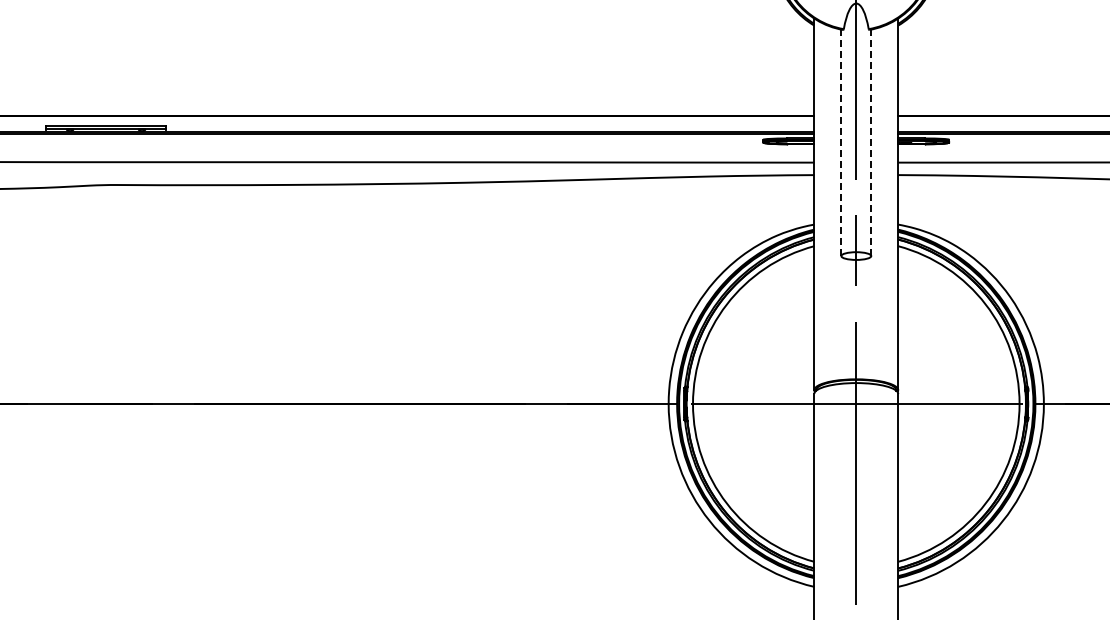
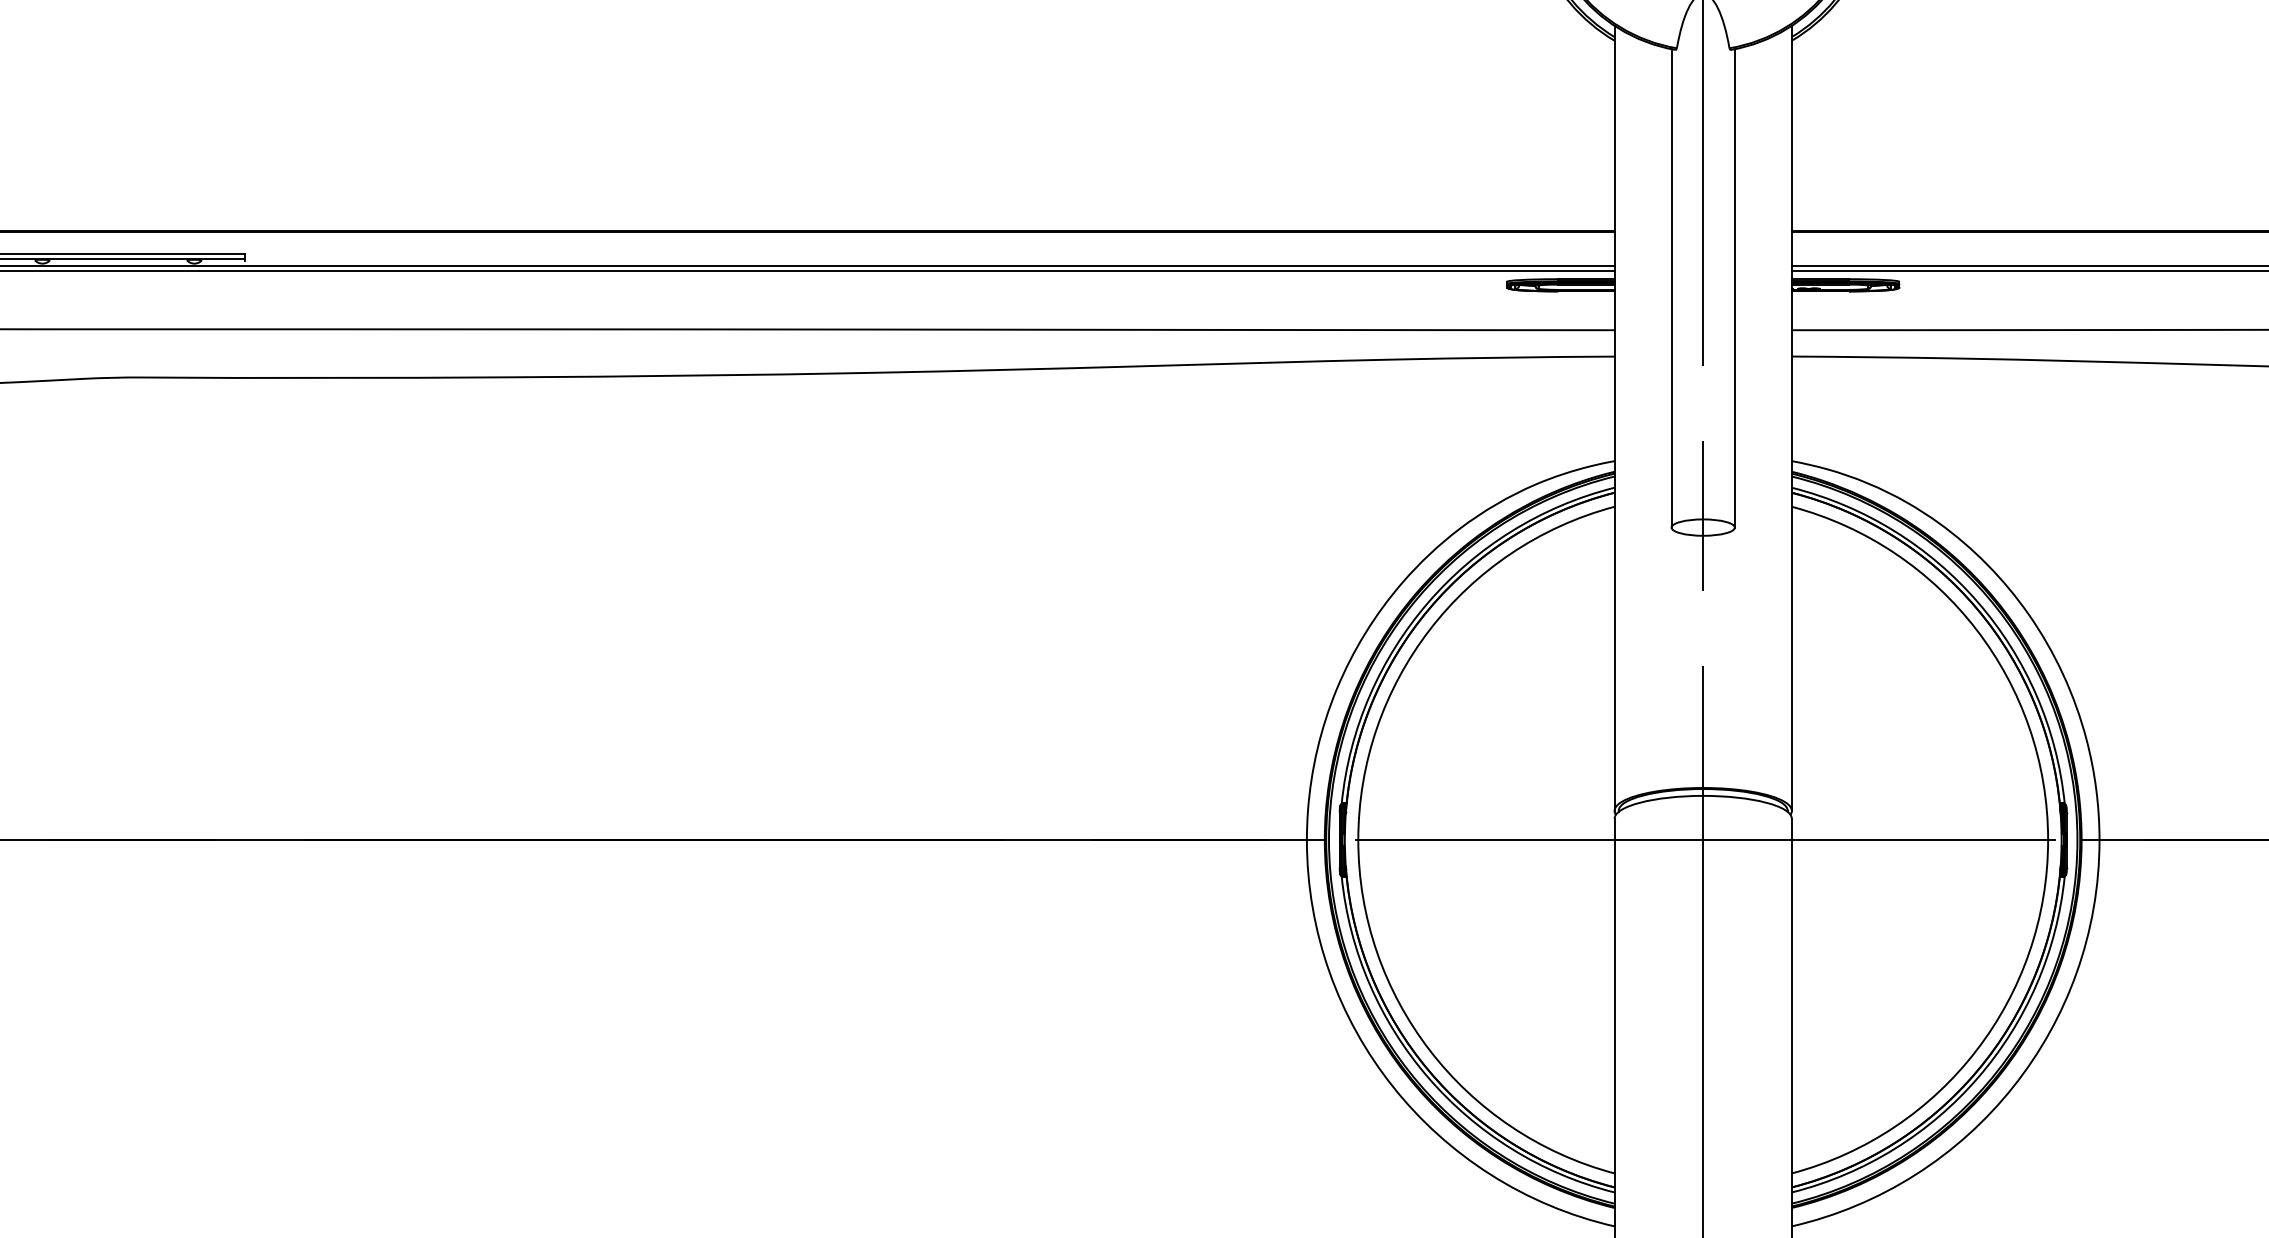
line: (841, 142) -> (1671, 287), dashed -> solid
line: (871, 142) -> (1735, 287), dashed -> solid

